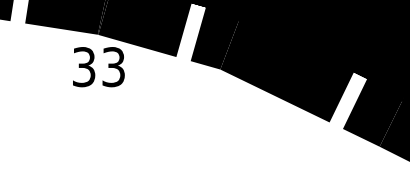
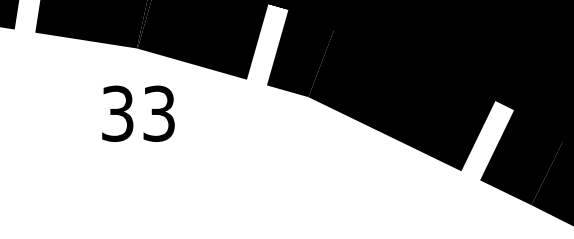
text: (98, 66) -> (138, 113), moved

